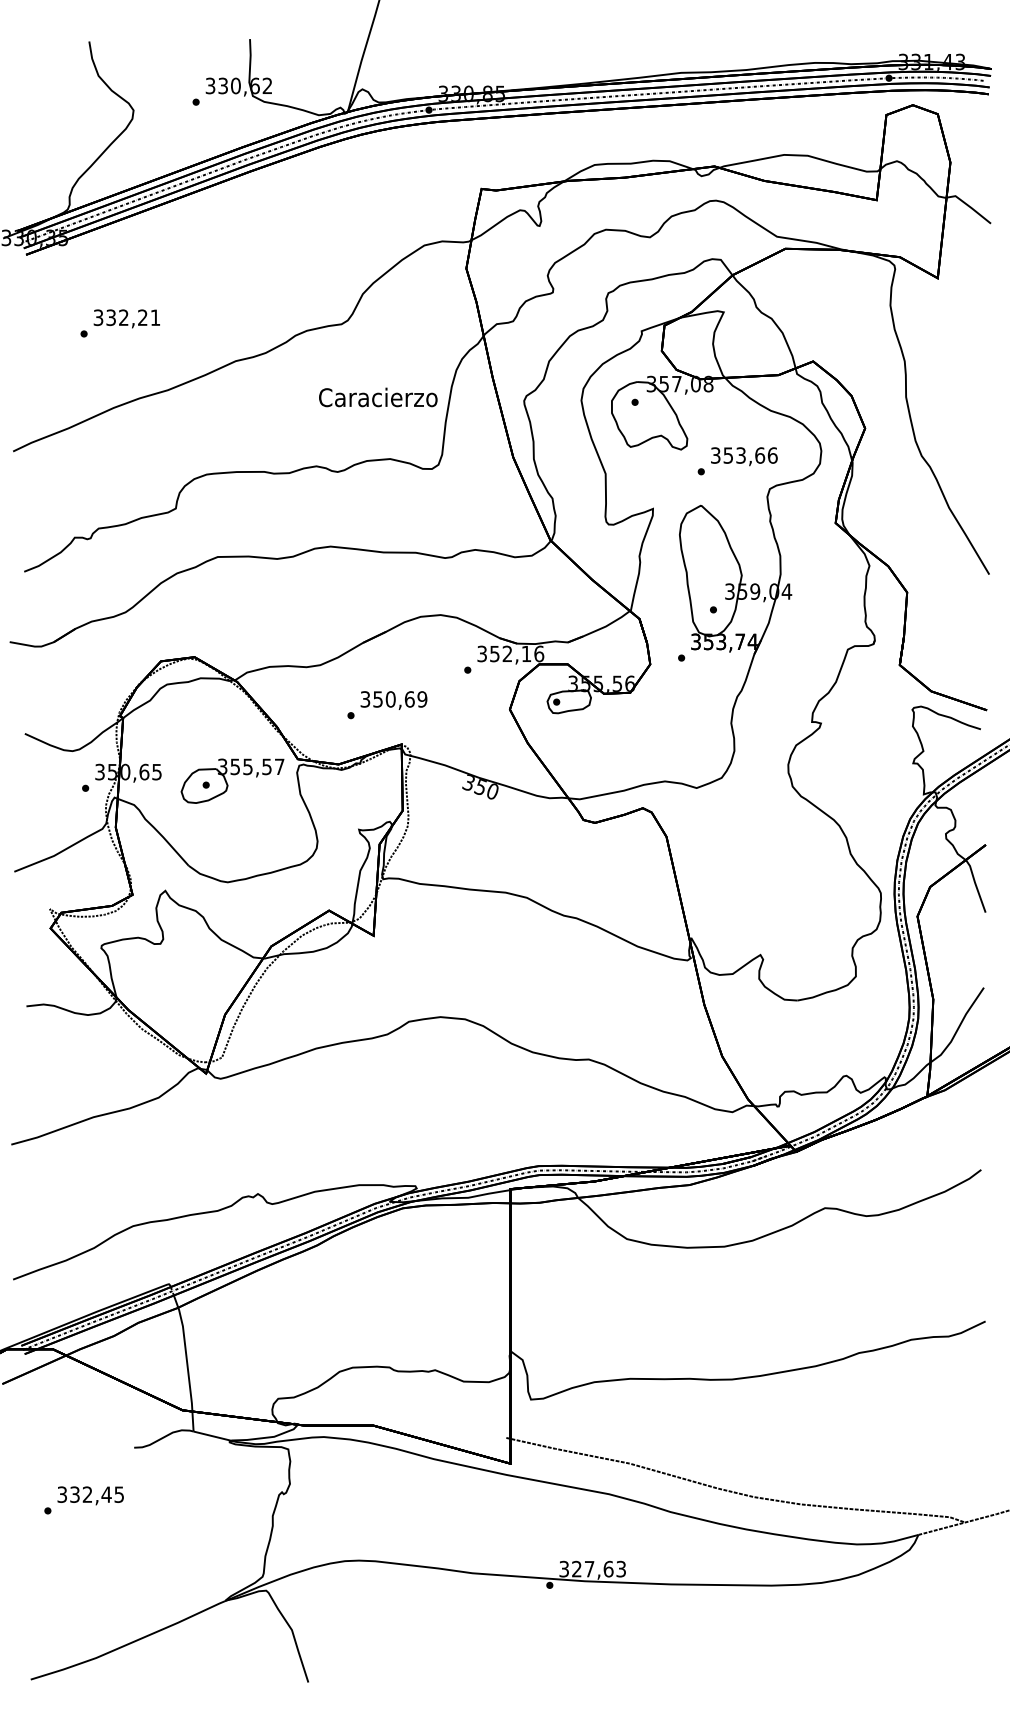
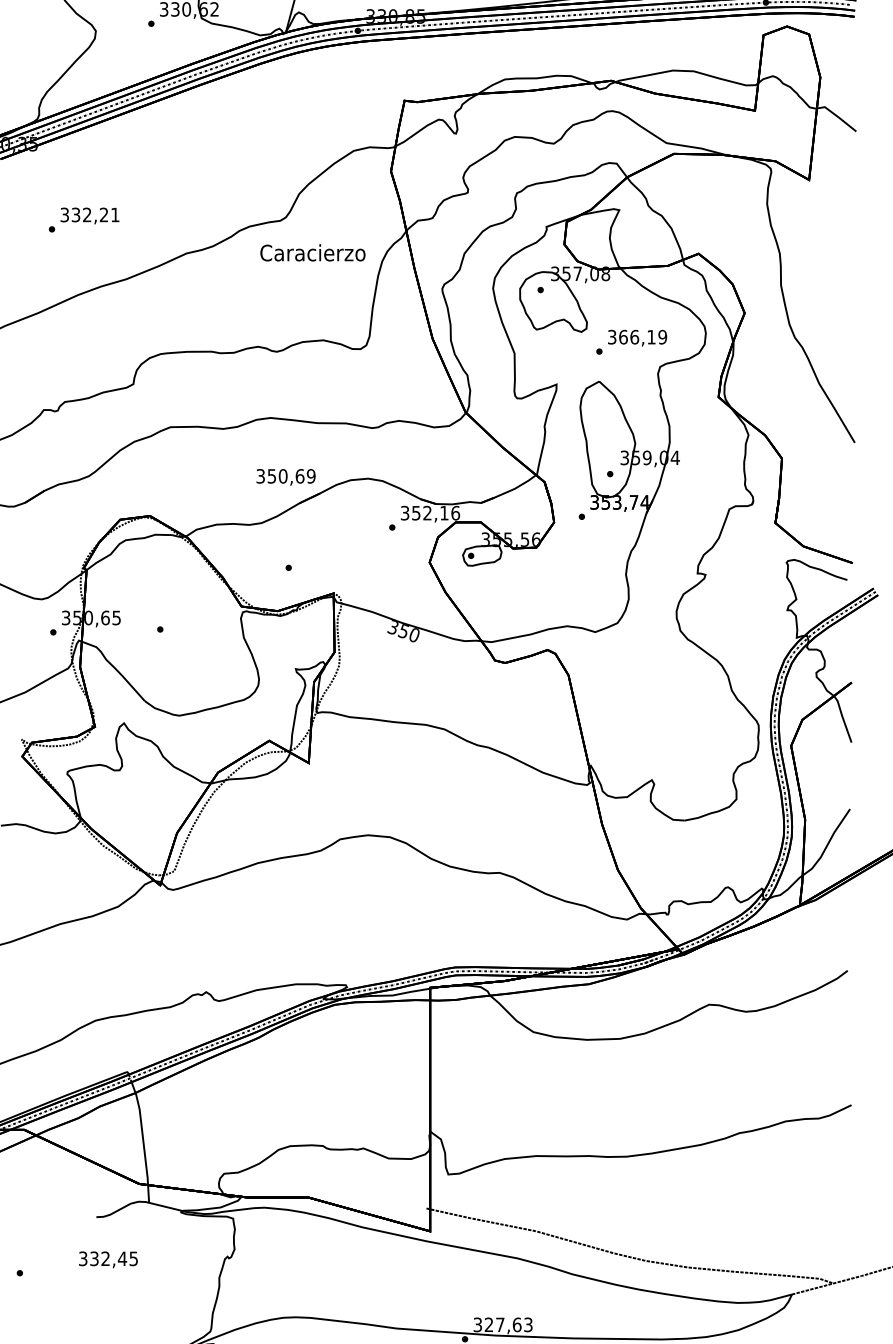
text: (378, 397) -> (313, 252), moved
text: (750, 455) -> (643, 337), 353,66 -> 366,19
text: (393, 700) -> (285, 477), moved
part: (232, 780) -> (183, 625), removed
text: (90, 1495) -> (108, 1259), moved

